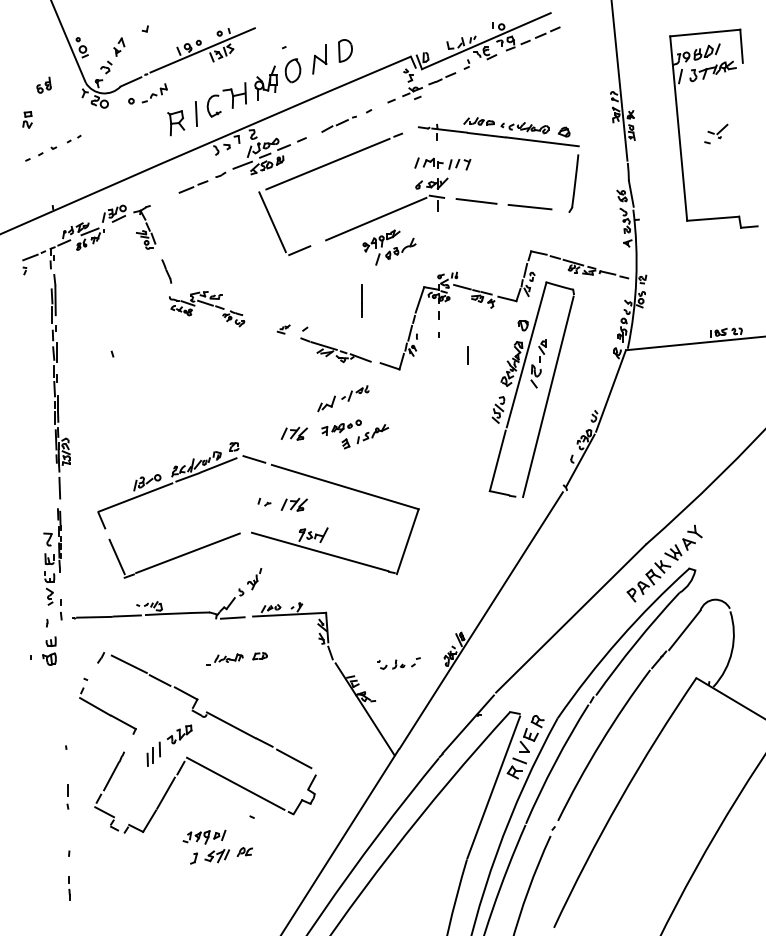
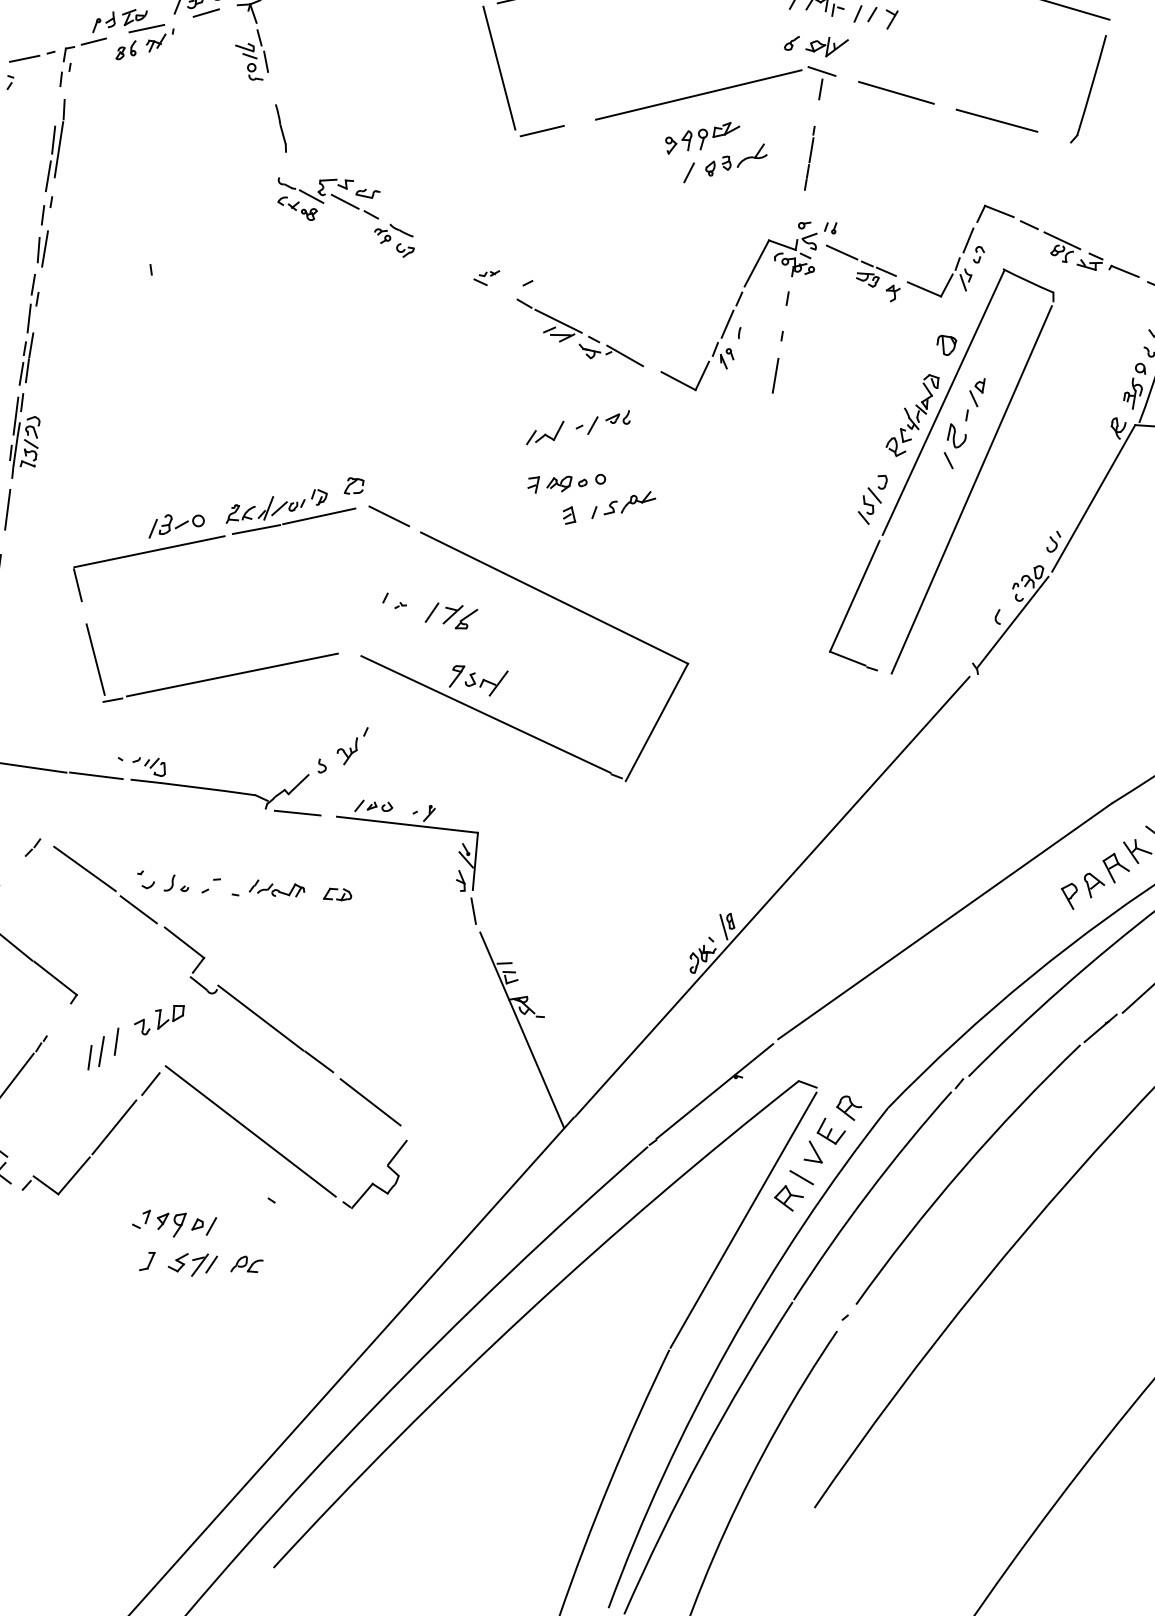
line: (361, 300) -> (808, 157), moved
line: (467, 355) -> (774, 375), moved
part: (293, 433) -> (472, 479), removed
part: (398, 663) -> (177, 882), moved

